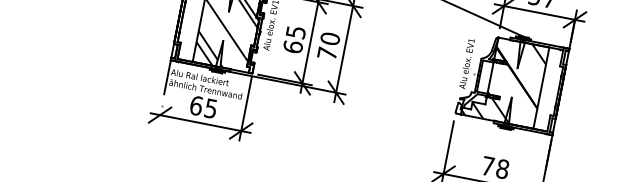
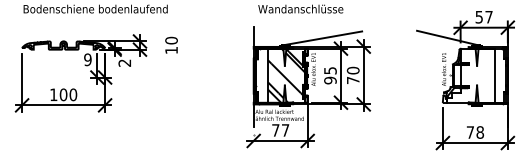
text: (293, 46) -> (330, 80), 65 -> 95
hatch: (504, 80) -> (470, 75), removed
text: (203, 107) -> (280, 130), 65 -> 77

